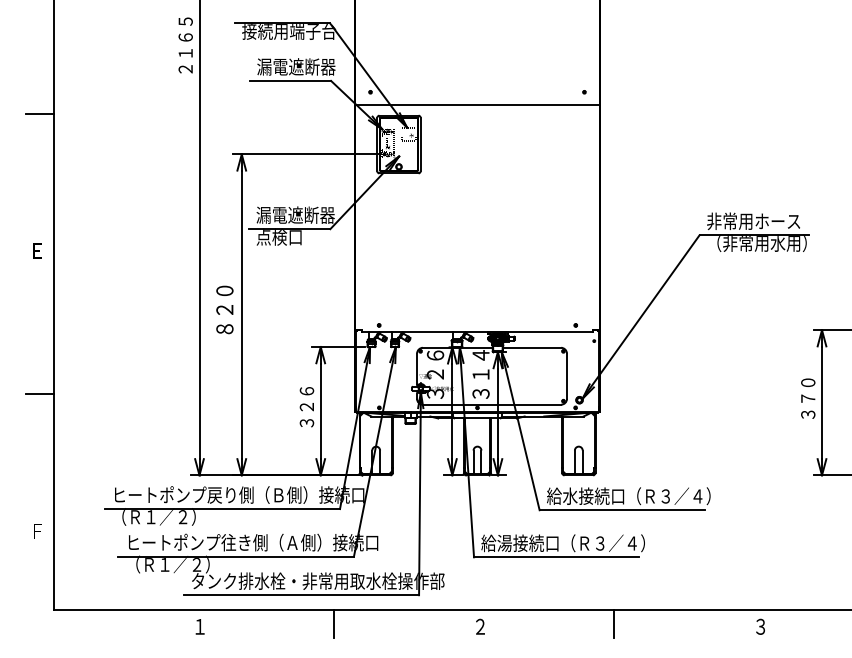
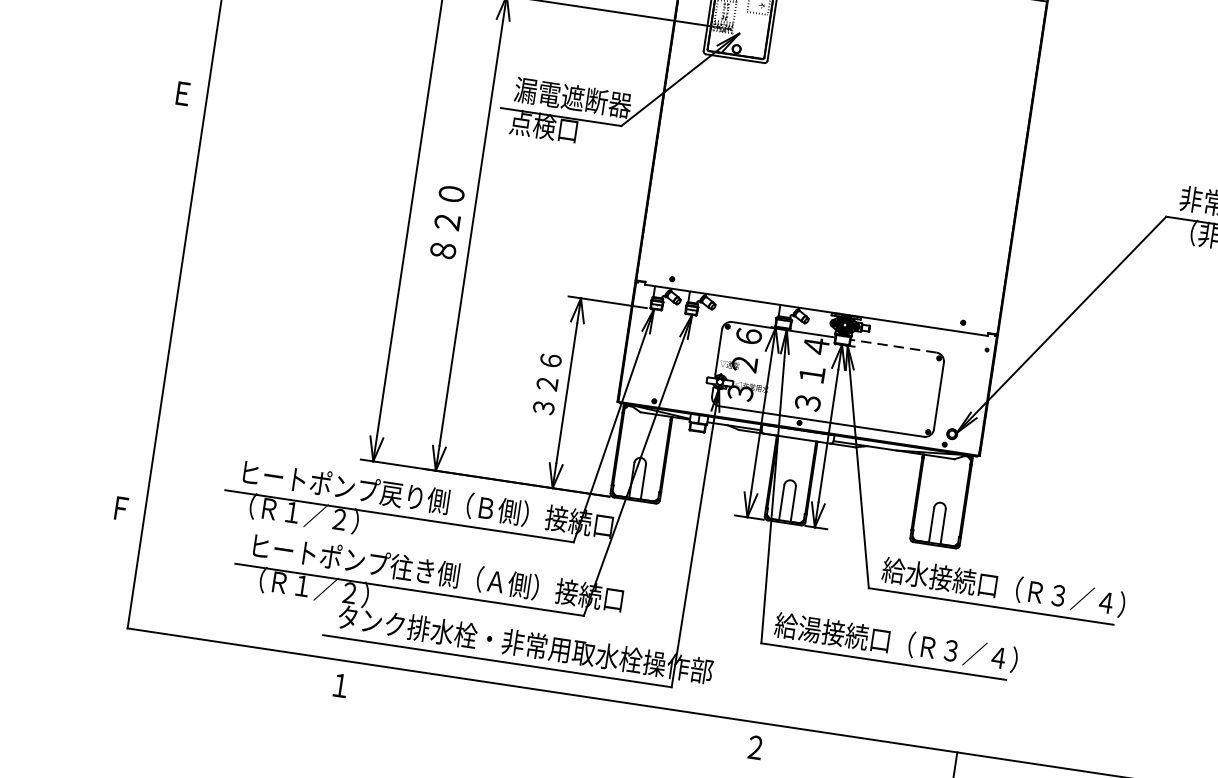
line: (532, 347) -> (894, 345), solid -> dashed
line: (39, 394) -> (154, 306), removed
line: (333, 624) -> (538, 711), removed

